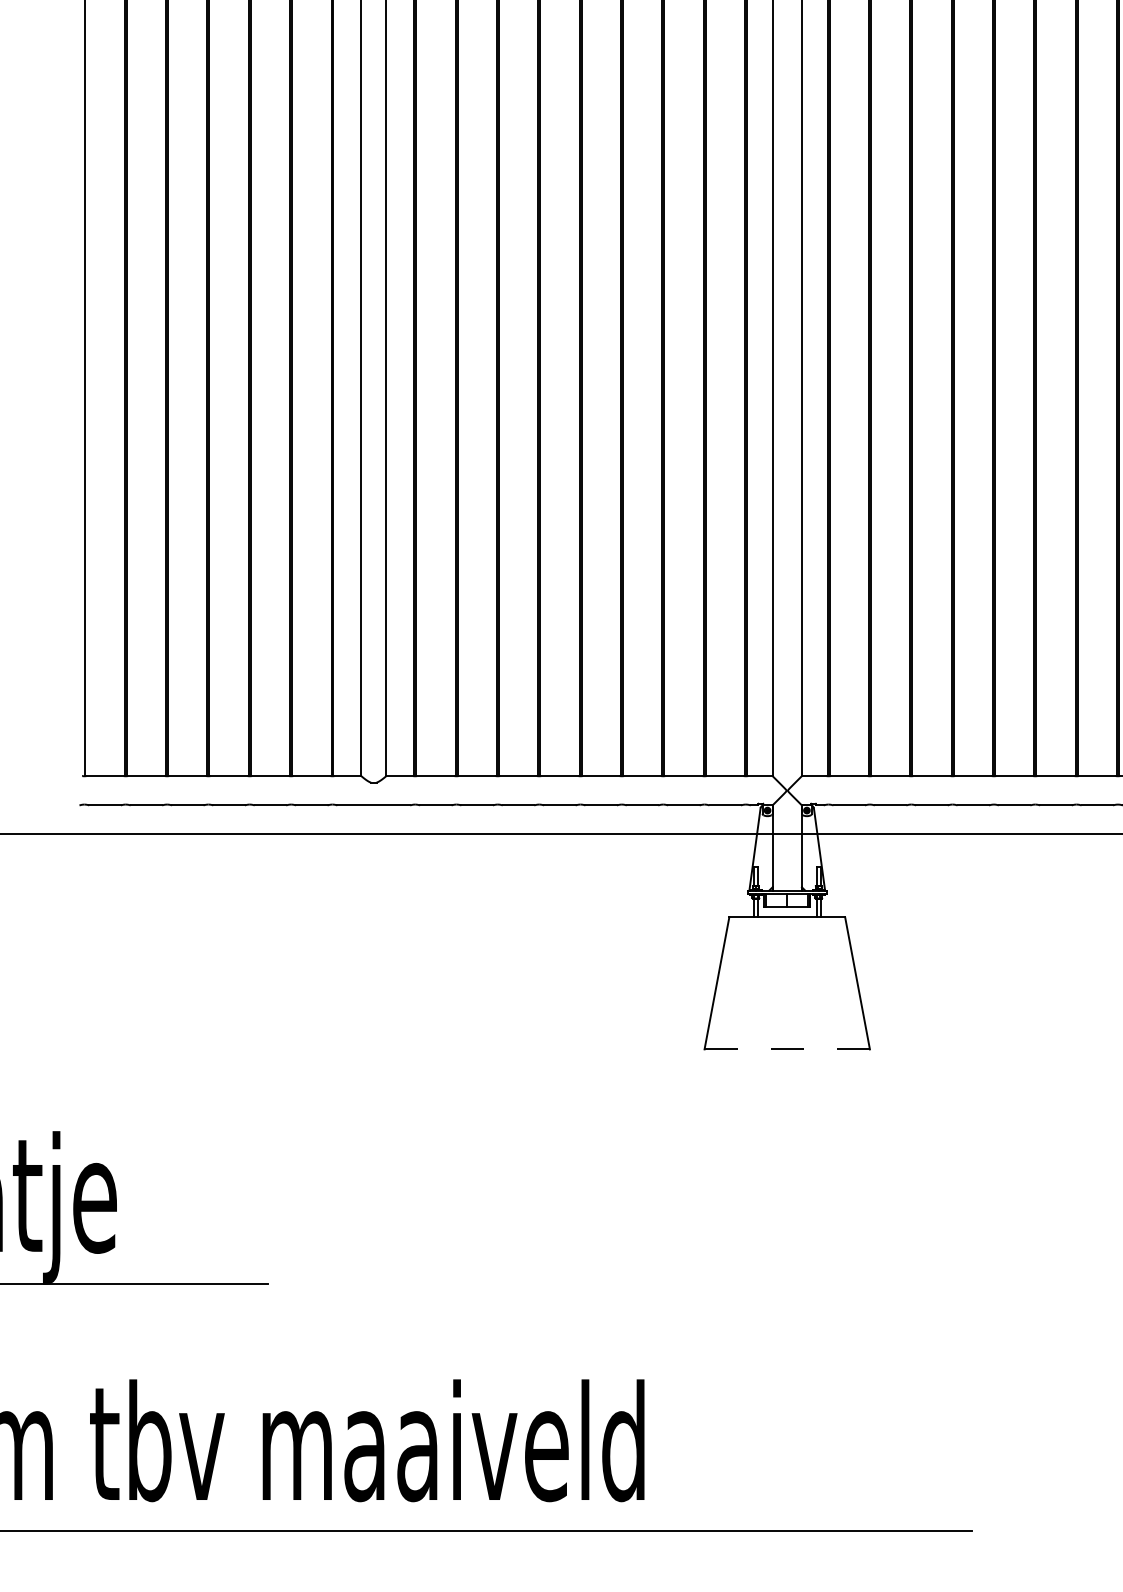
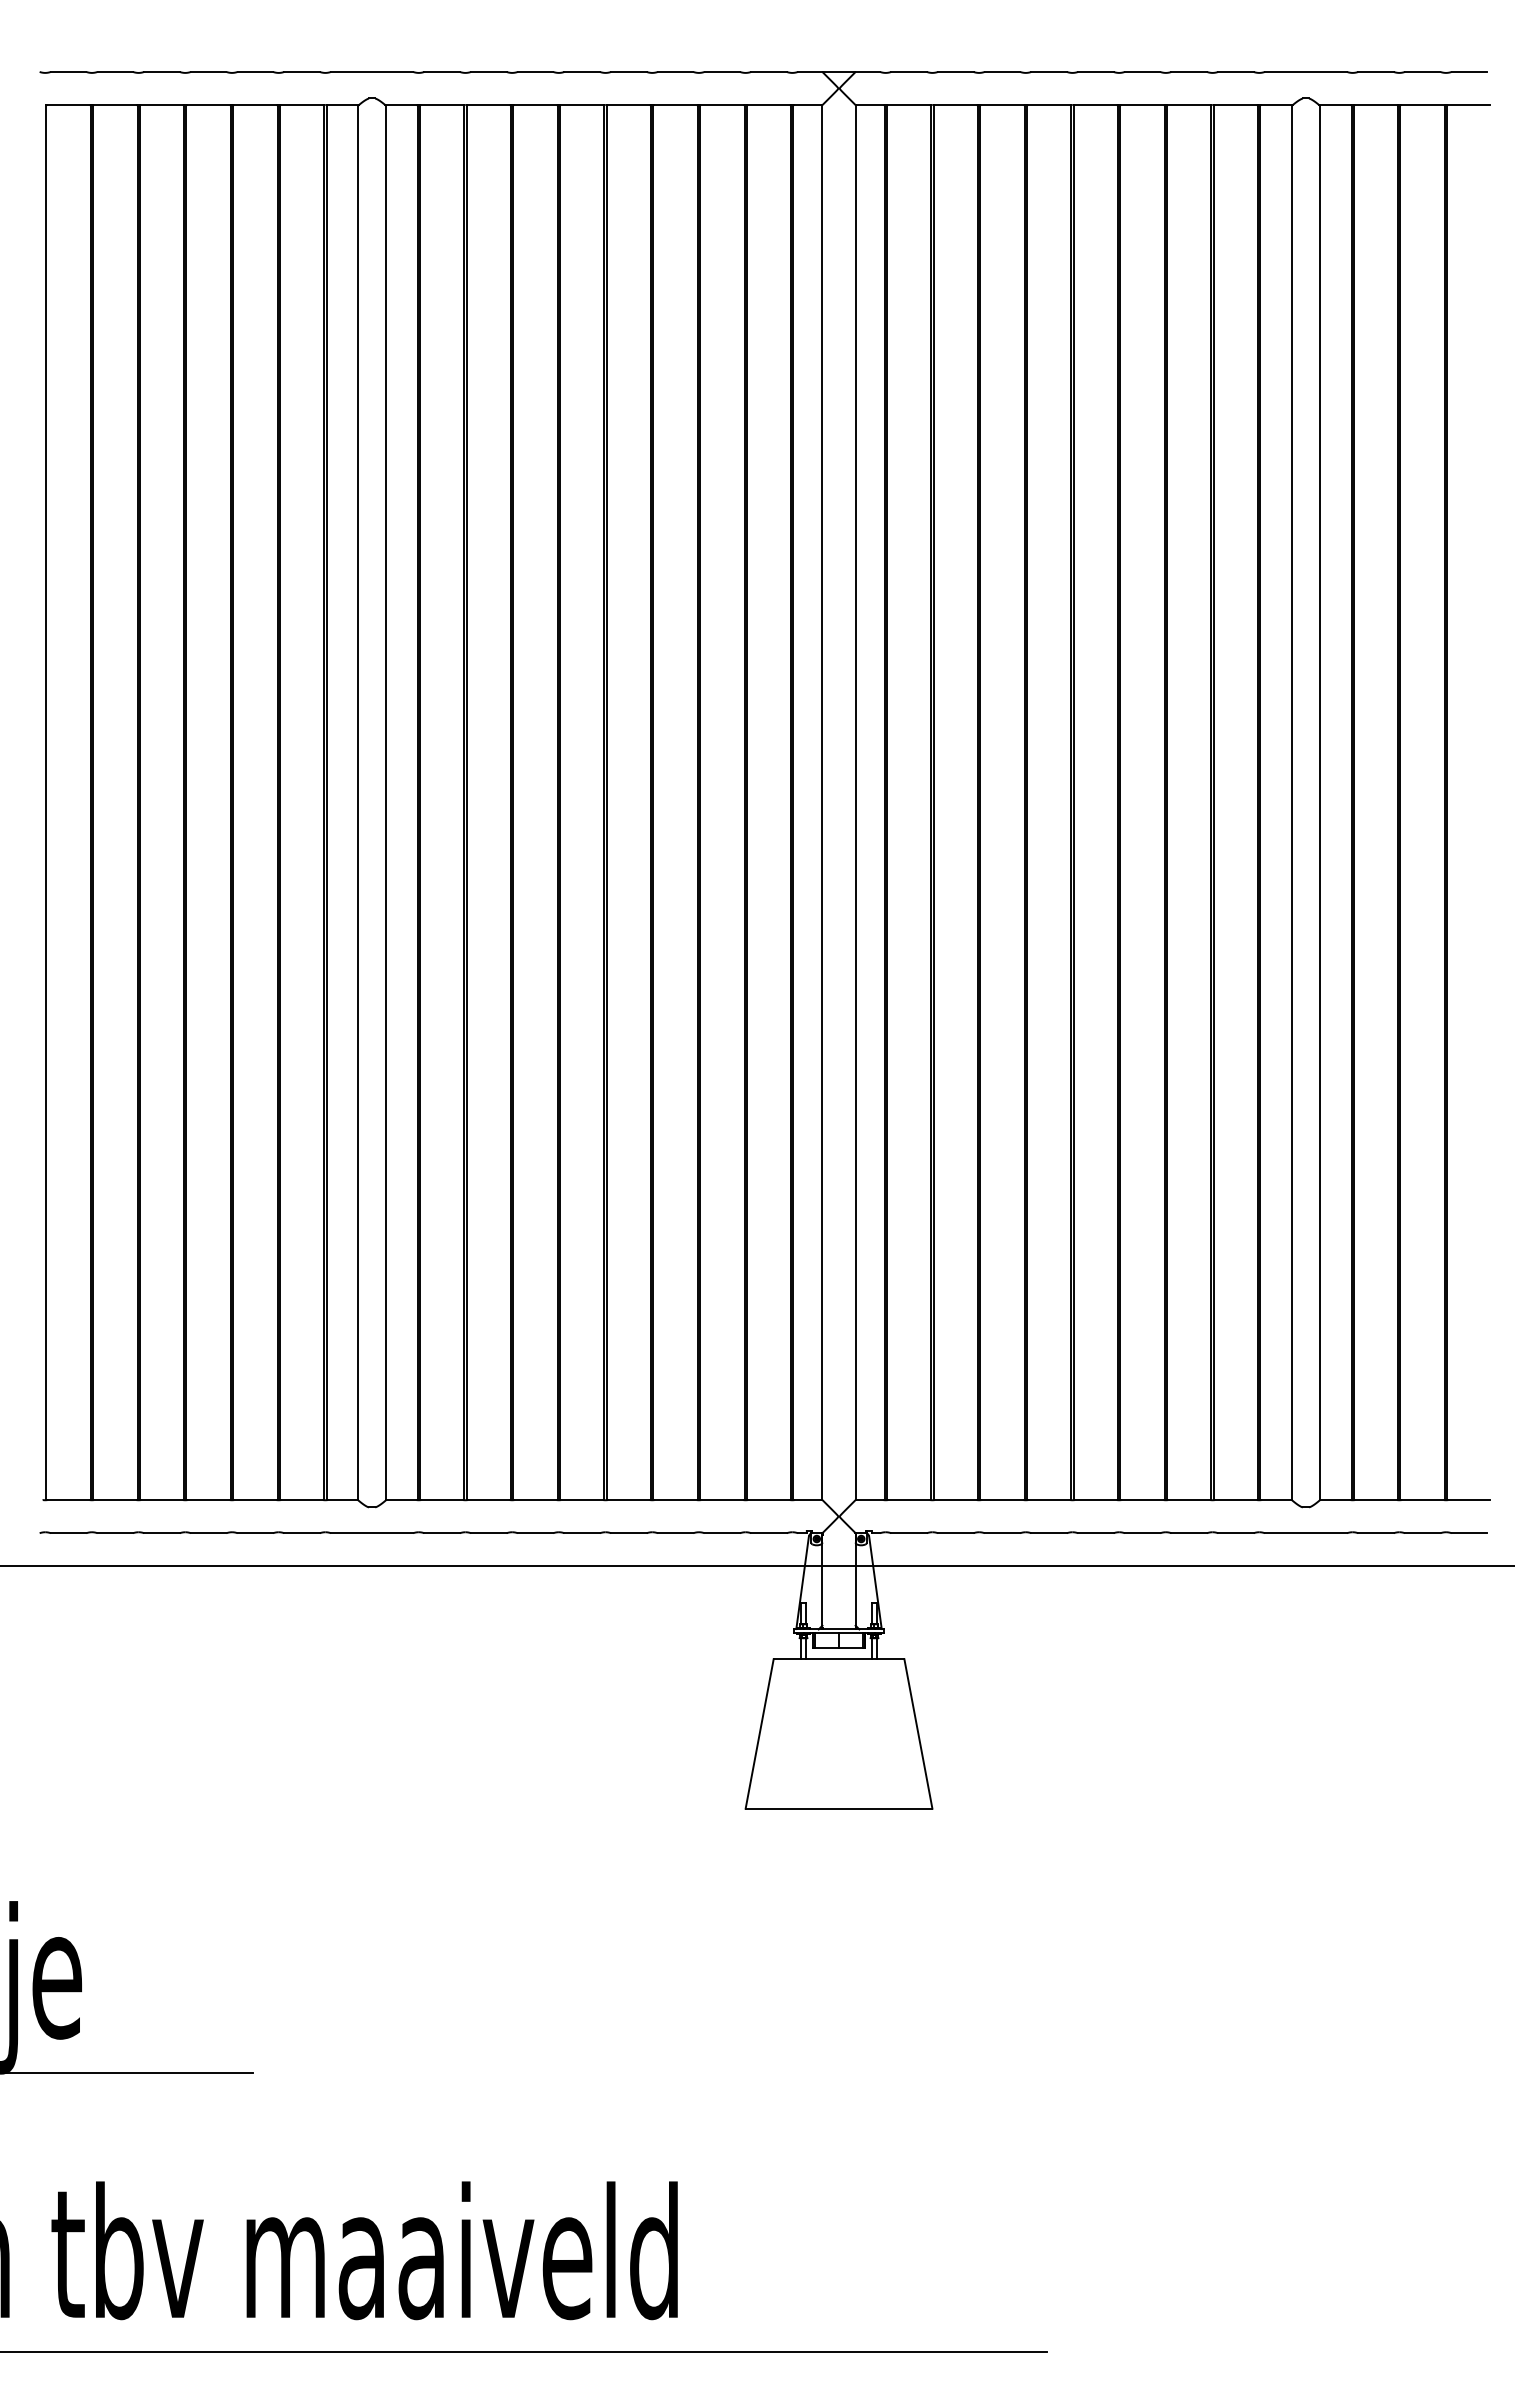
line: (787, 1049) -> (839, 1808), dashed -> solid

